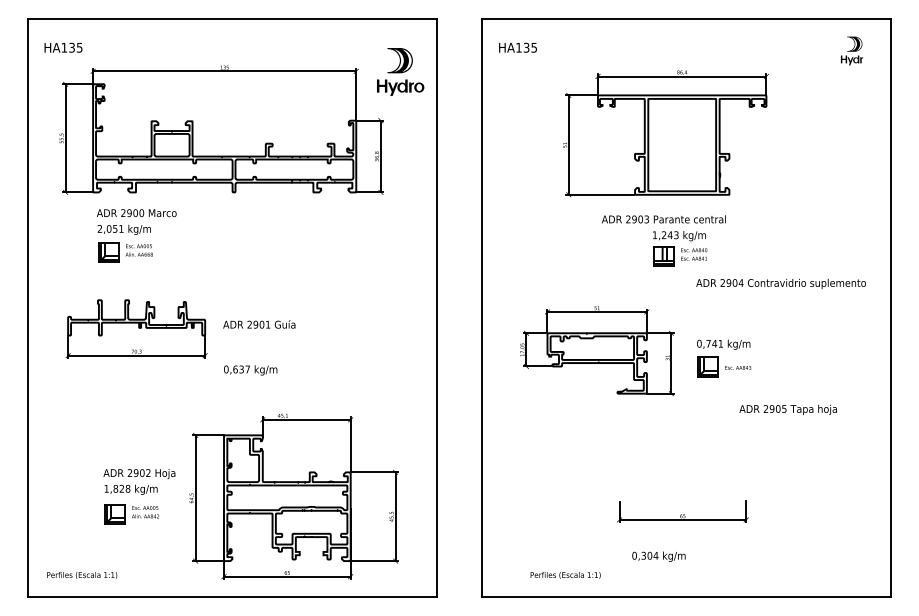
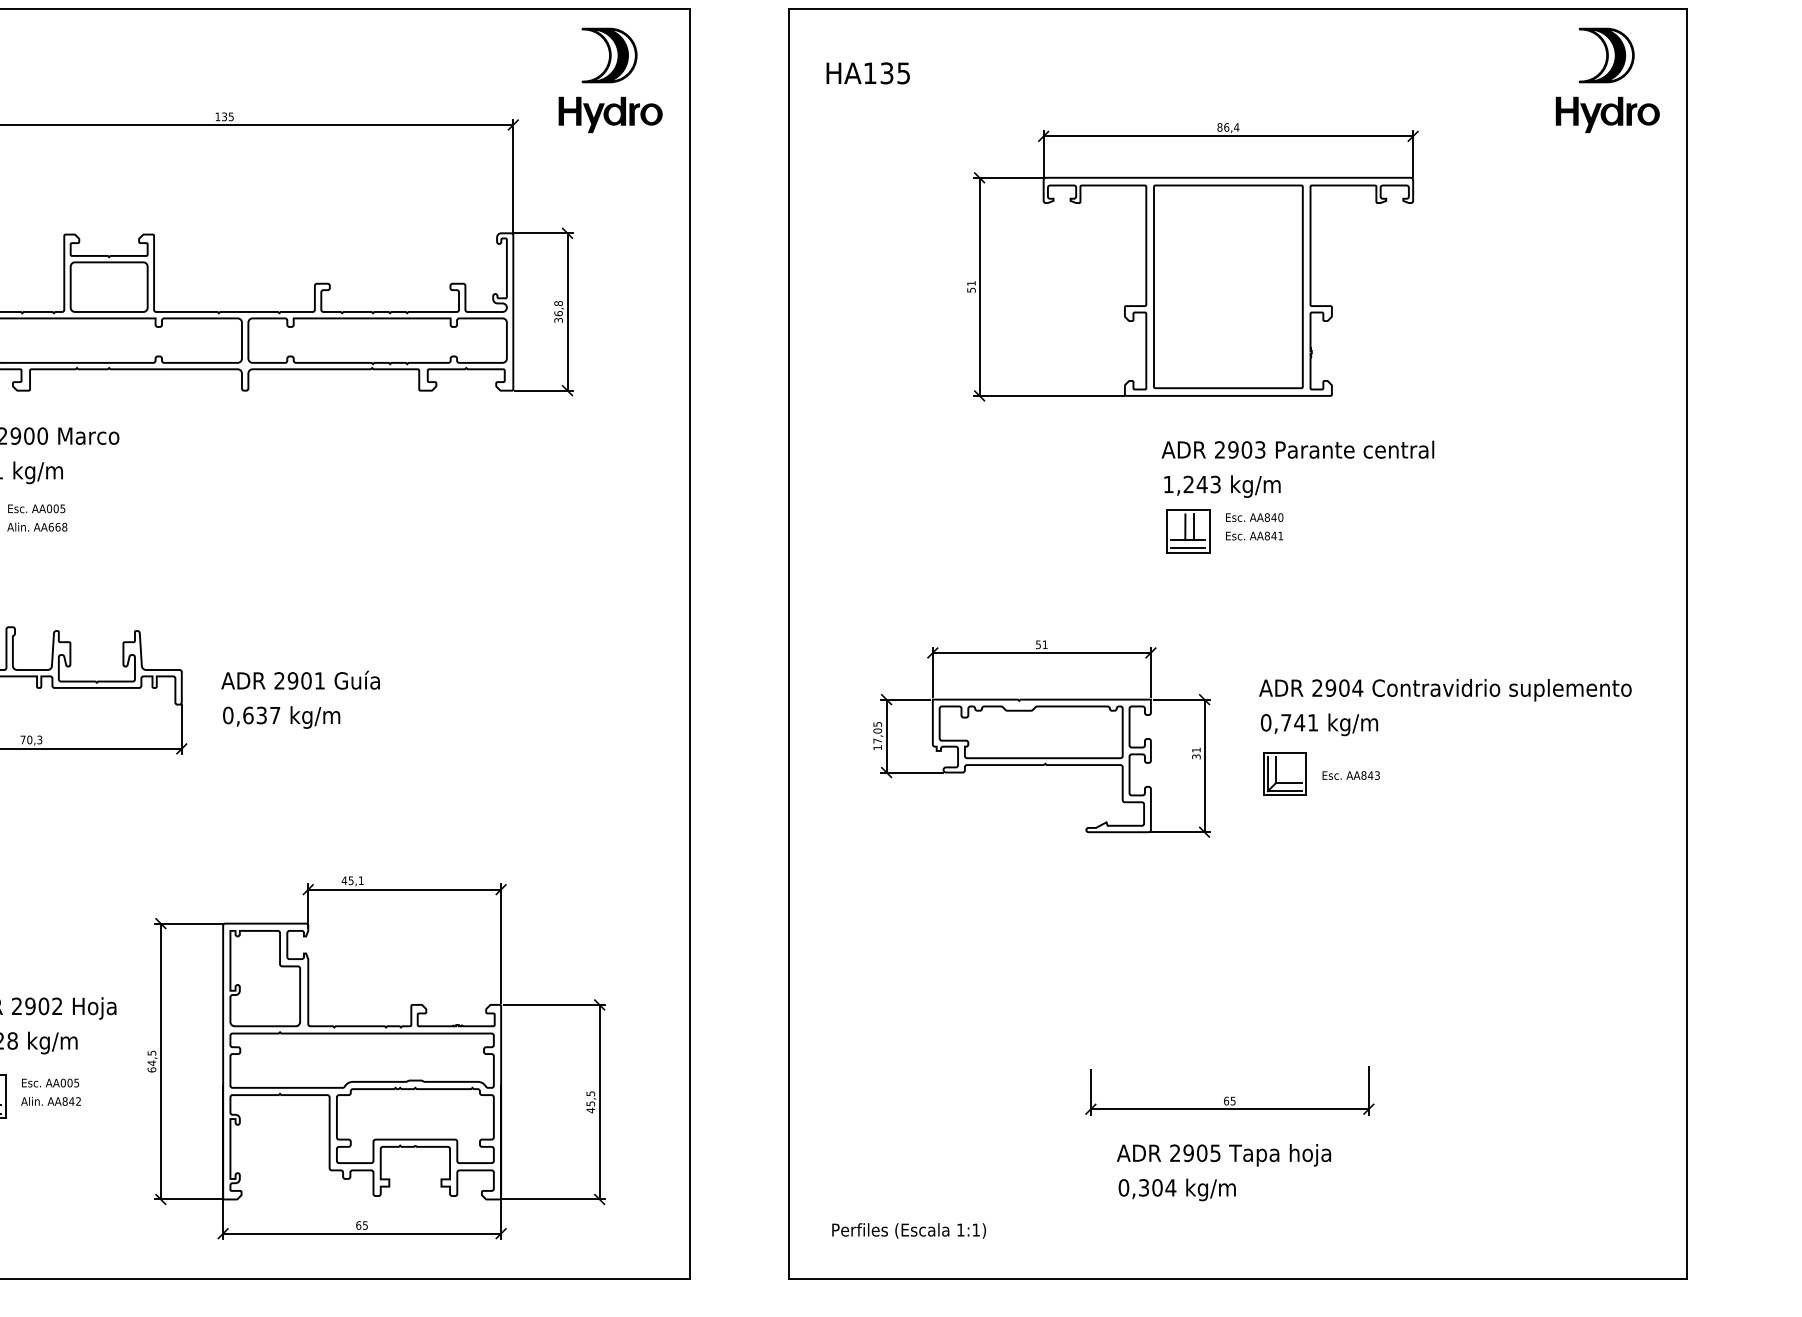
part: (854, 50) -> (1606, 79), size x1.67
part: (400, 71) -> (610, 79), moved
text: (663, 219) -> (1297, 450), moved
text: (780, 283) -> (1444, 689), moved
text: (250, 370) -> (281, 717), moved
text: (787, 409) -> (1222, 1154), moved
text: (565, 575) -> (908, 1231), moved

